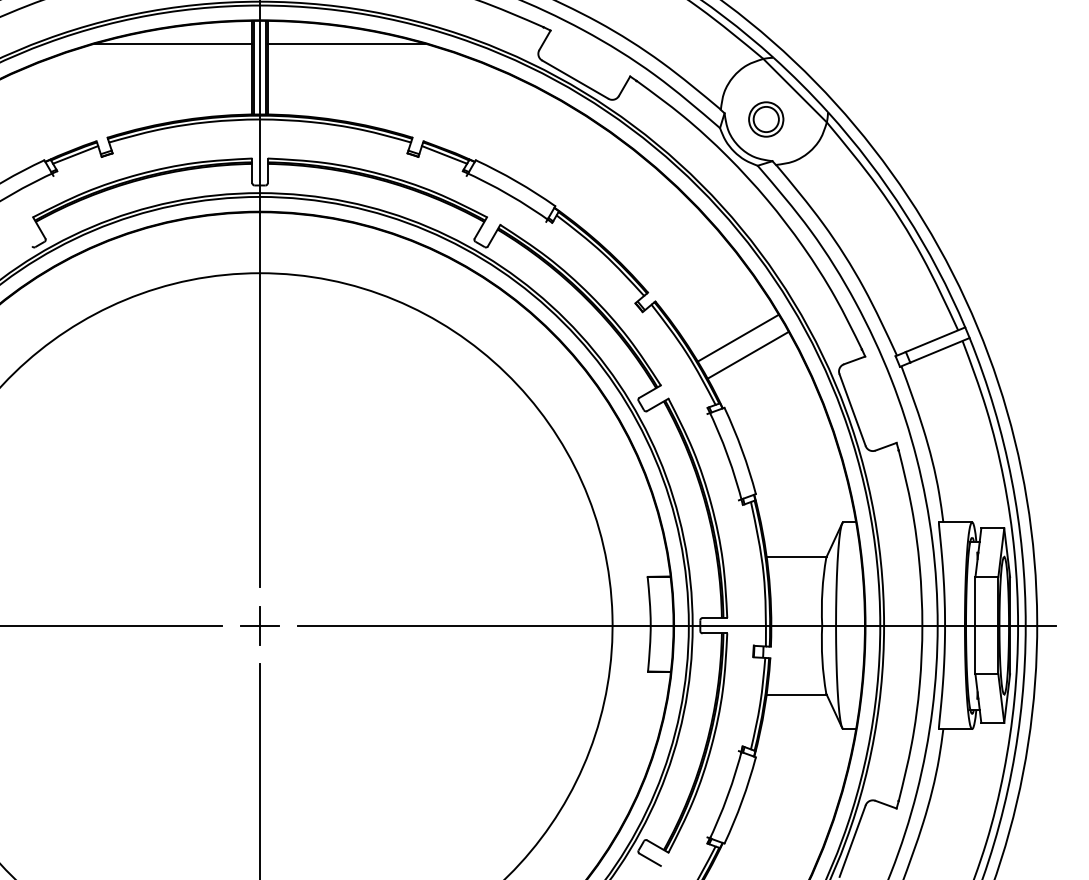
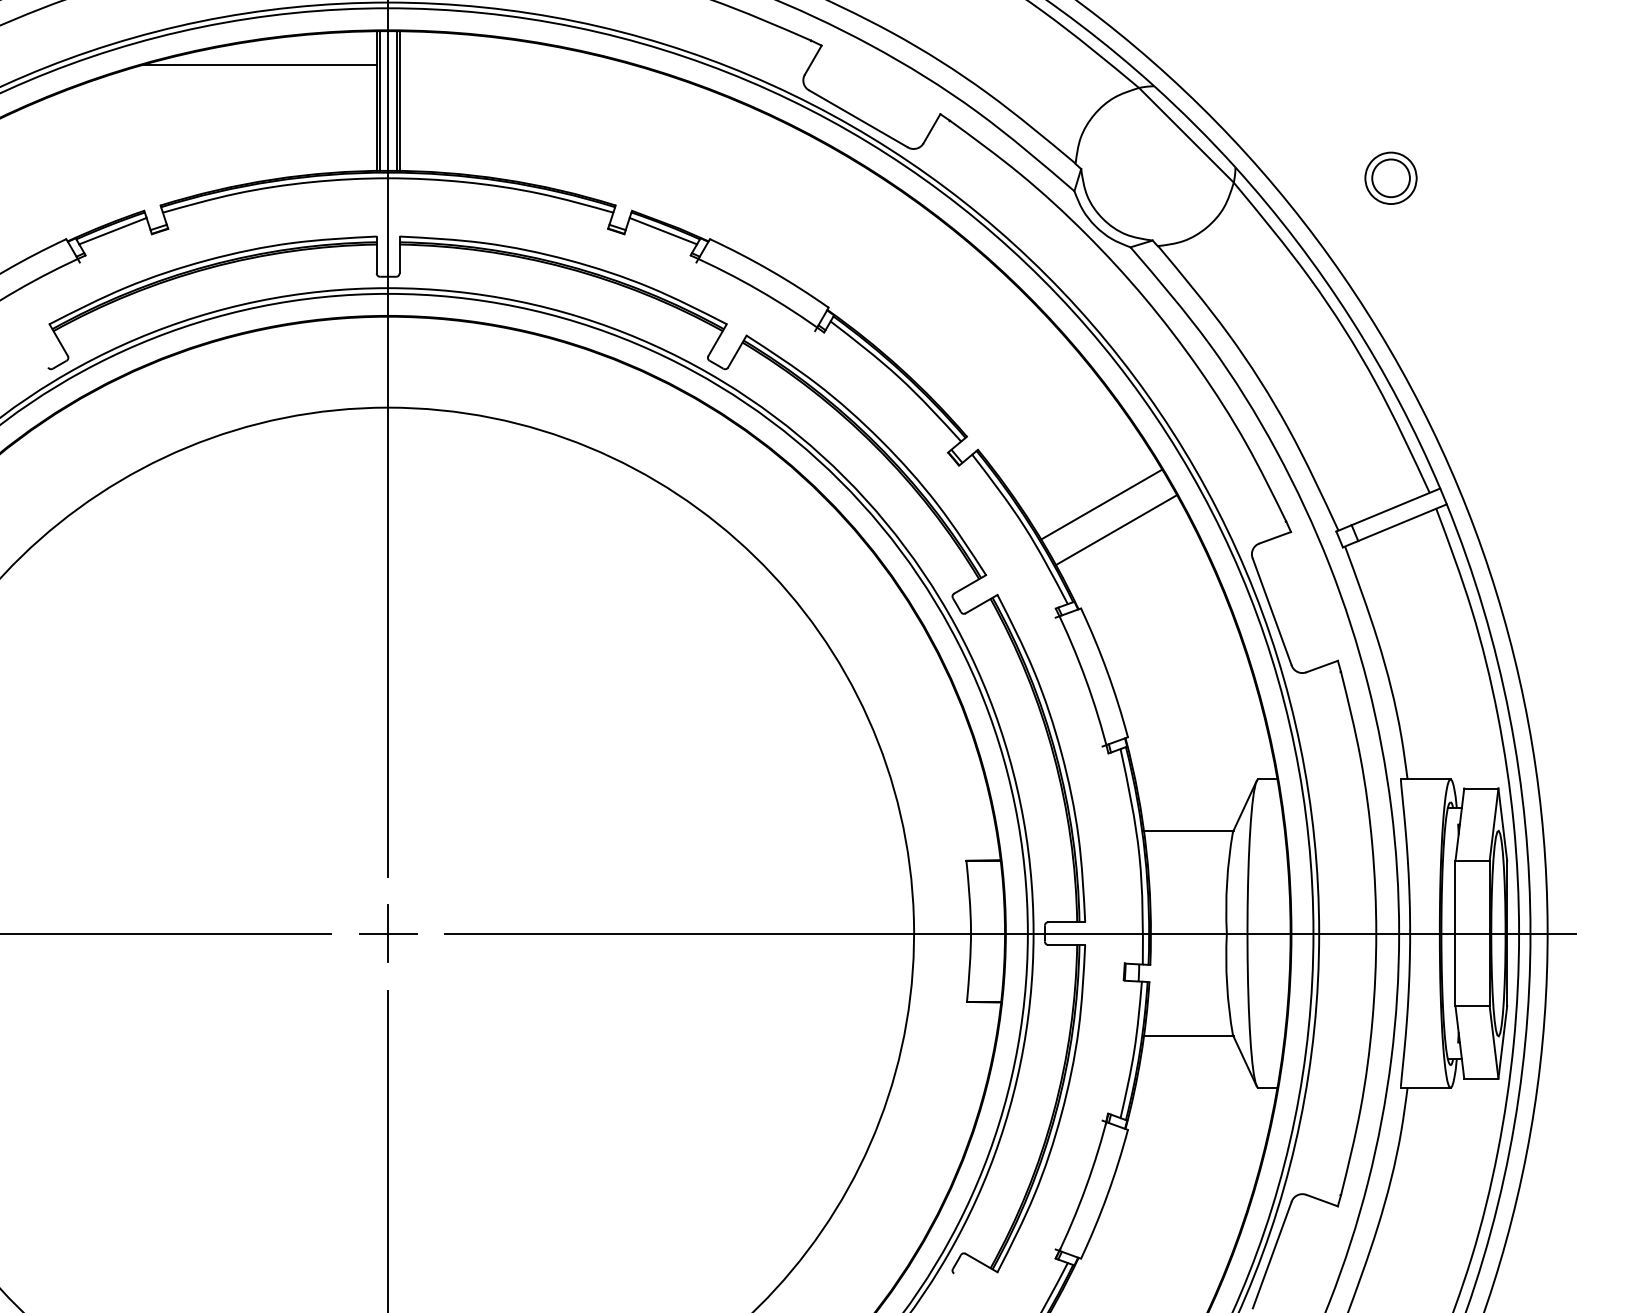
line: (346, 43) -> (517, 64), removed
part: (766, 119) -> (1391, 178), moved
line: (649, 859) -> (969, 1282), removed

